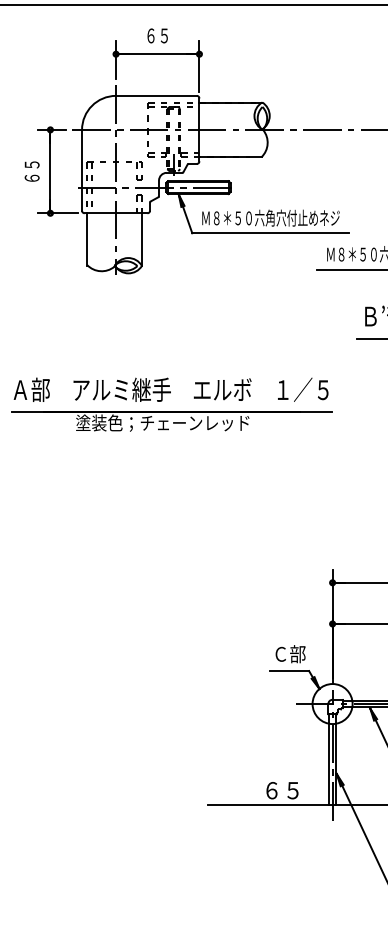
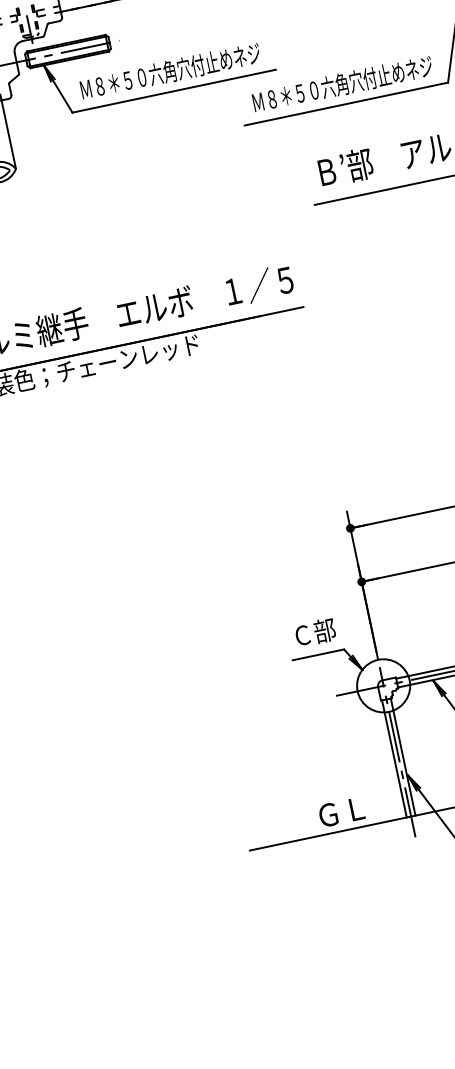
text: (281, 790) -> (340, 812), ６５ -> ＧＬ

